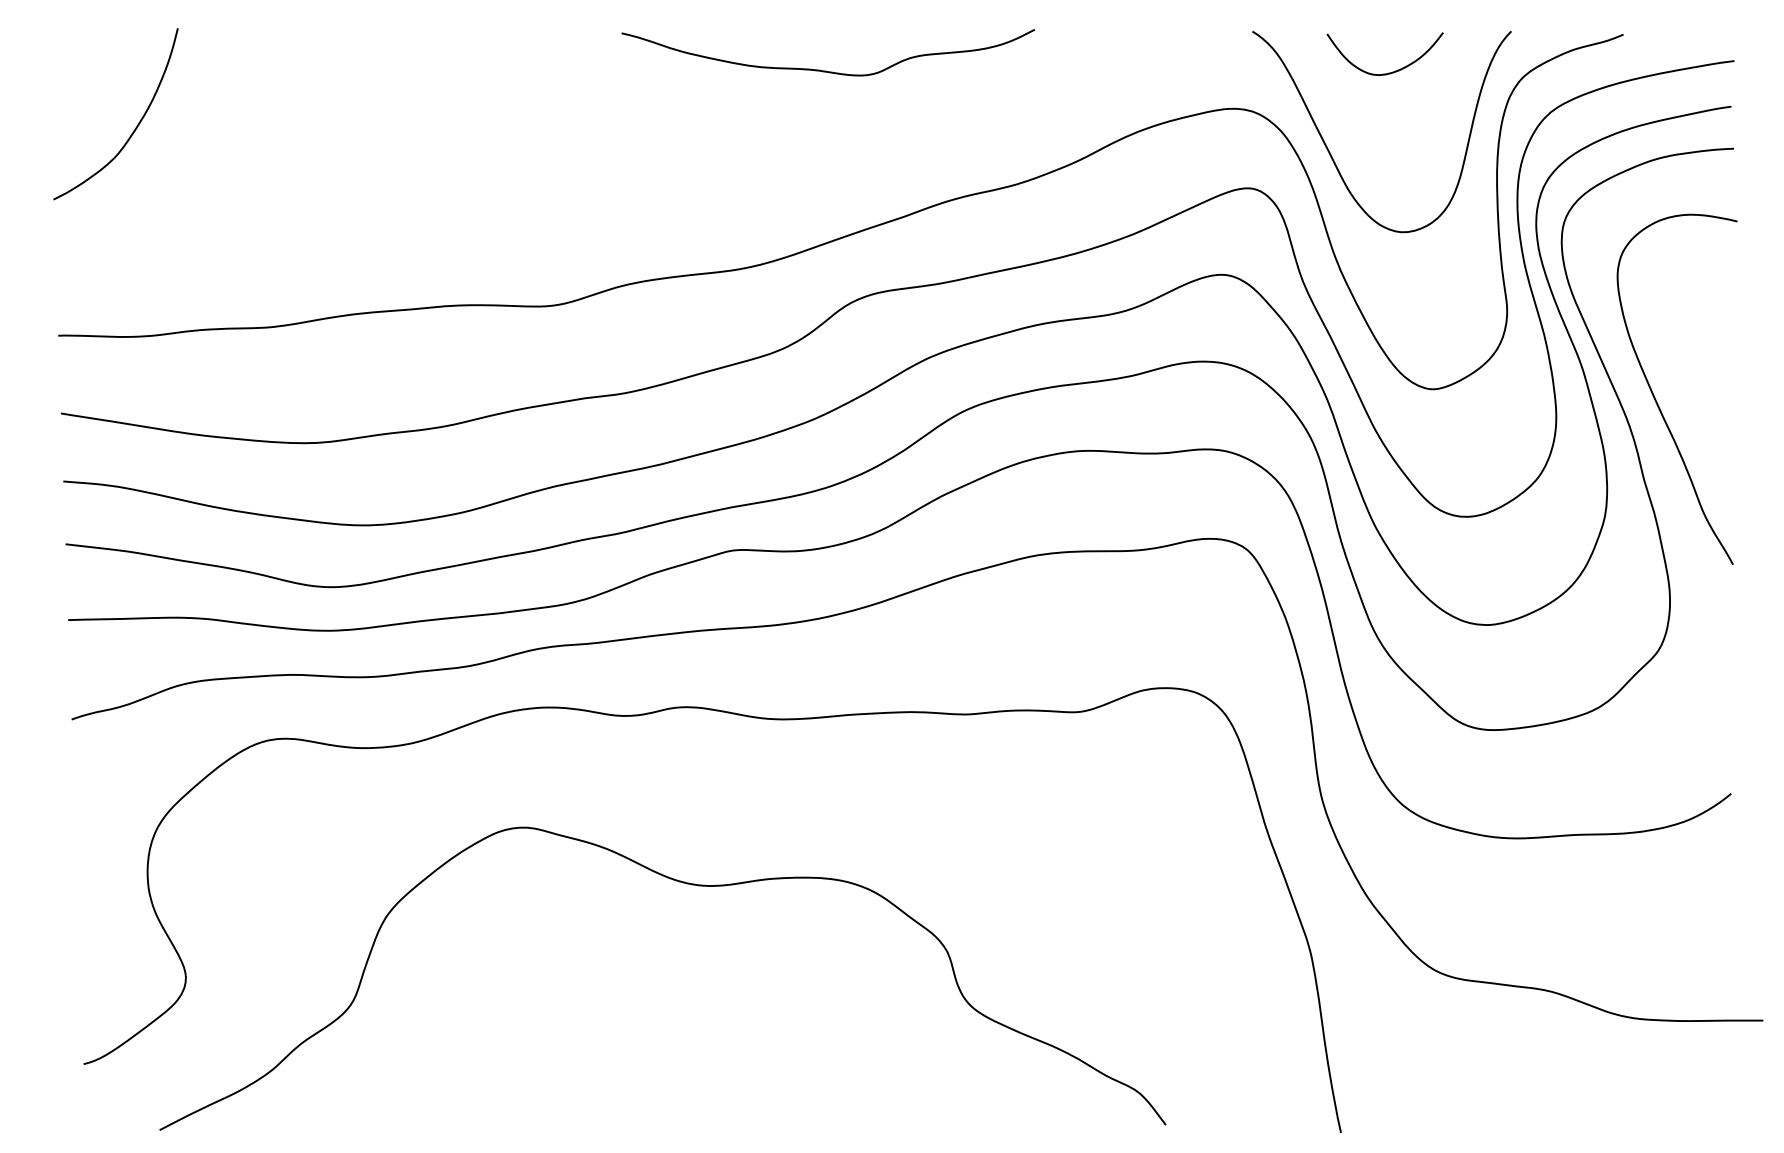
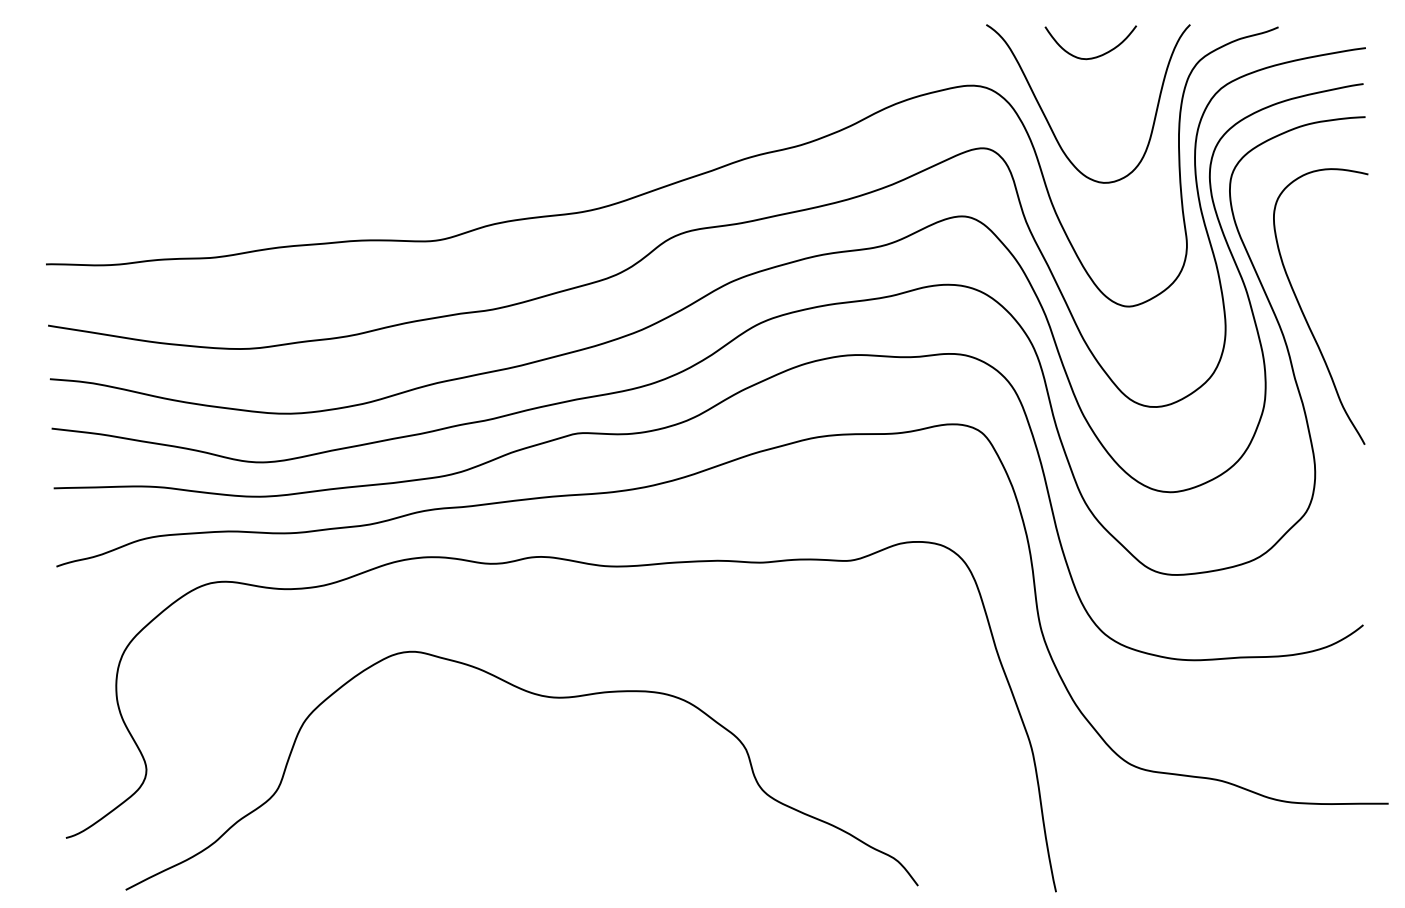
curve: (826, 70) -> (650, 55), removed
curve: (135, 127) -> (106, 100), removed

